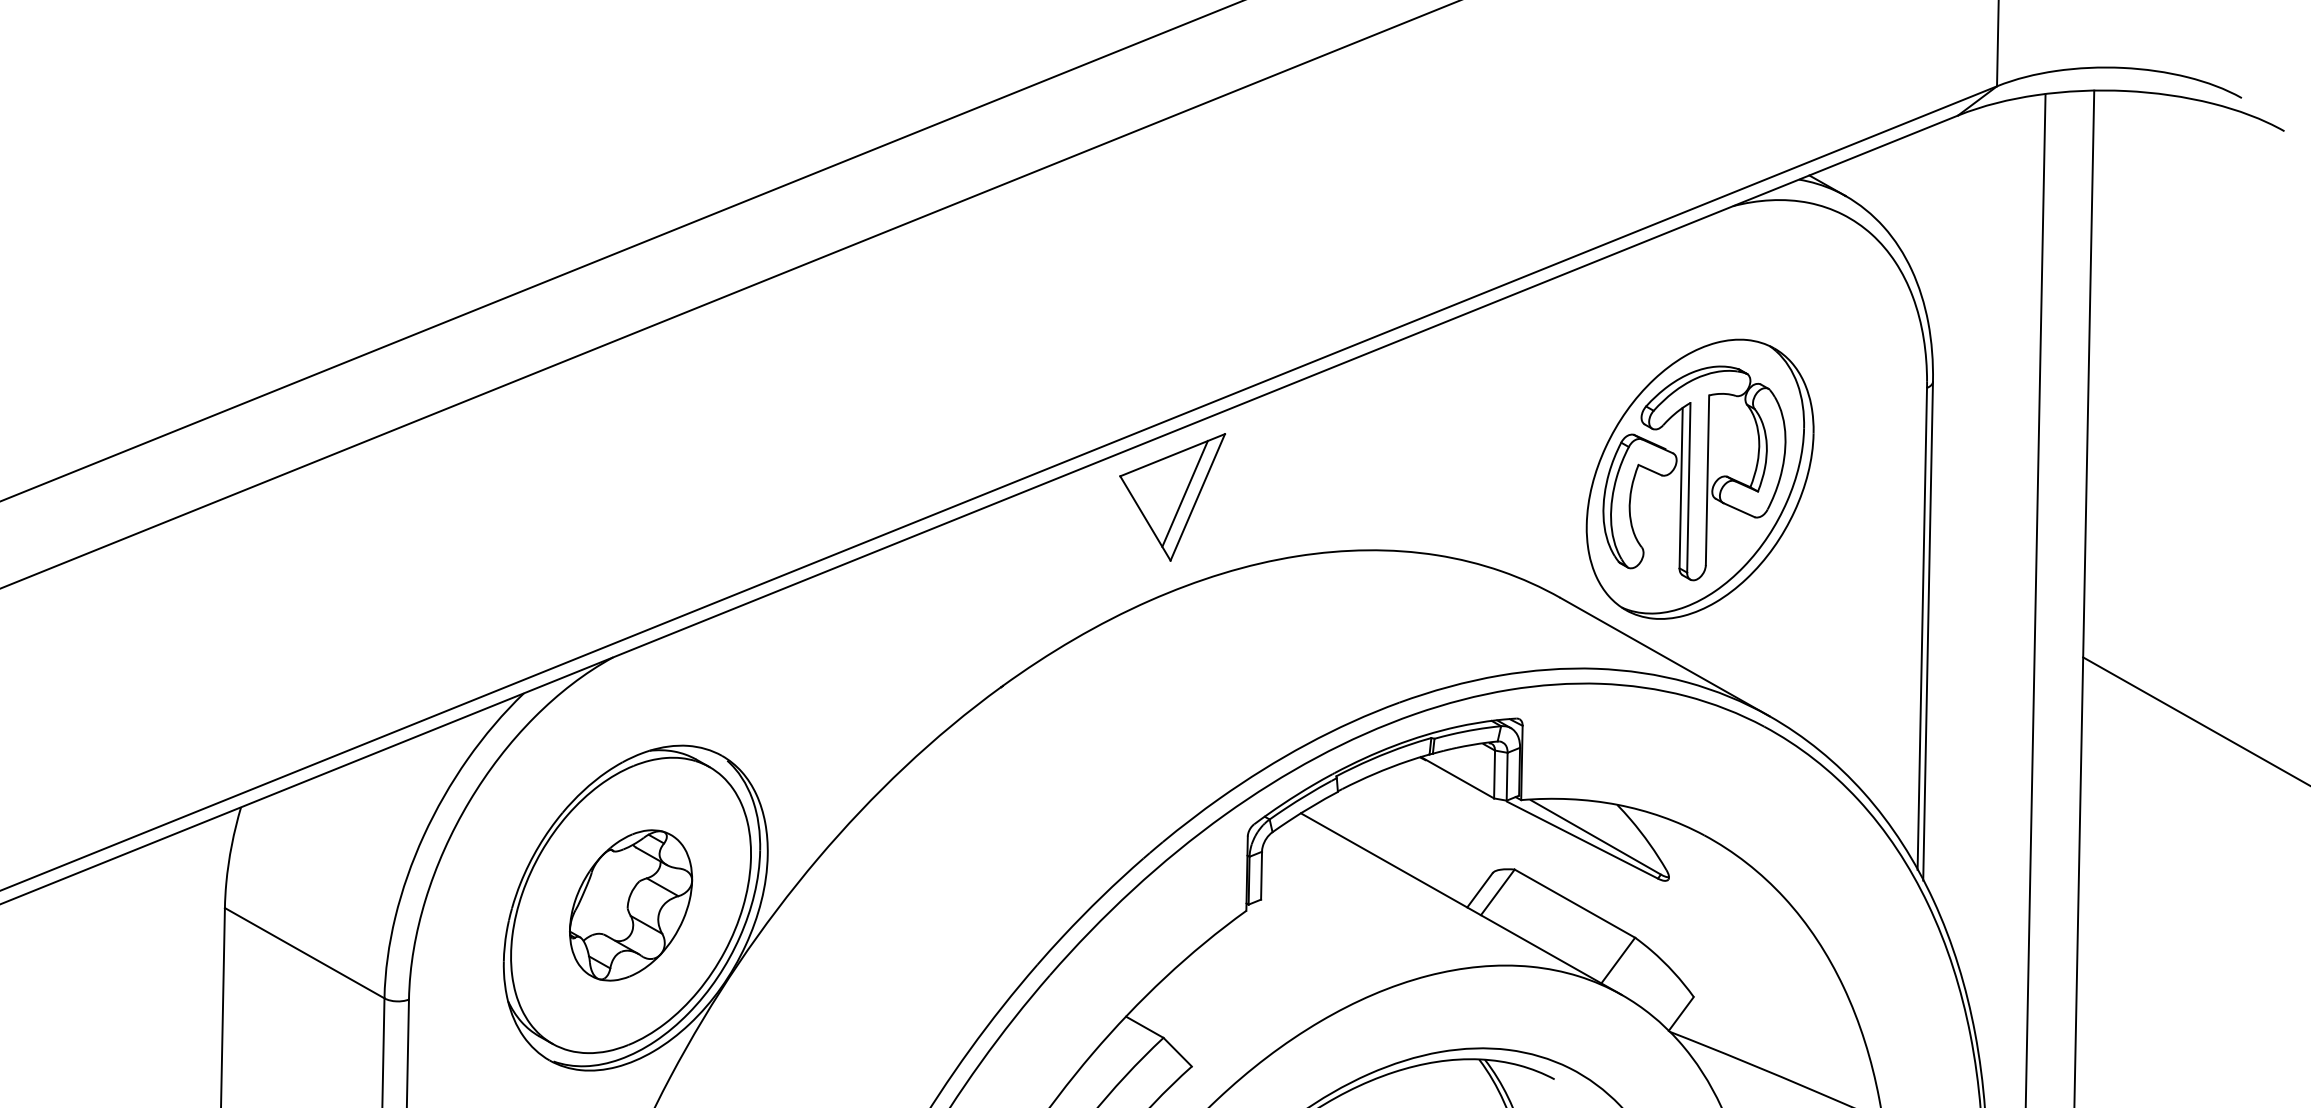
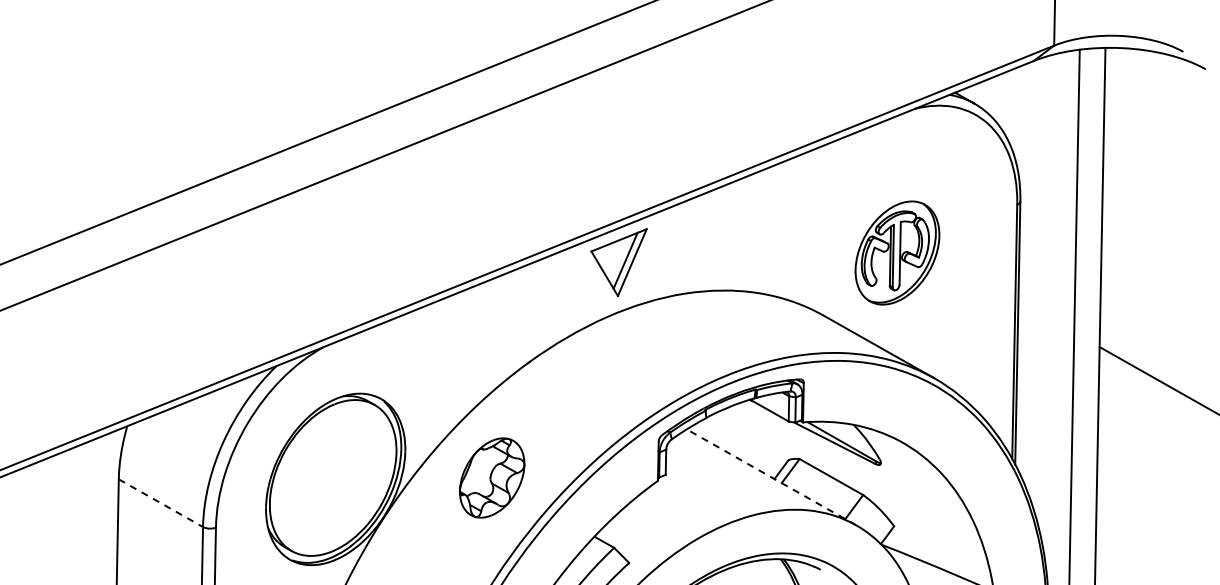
part: (1700, 478) -> (897, 252), size x0.7
part: (631, 904) -> (492, 477), moved
line: (1461, 904) -> (771, 477), solid -> dashed
line: (305, 953) -> (161, 503), solid -> dashed

